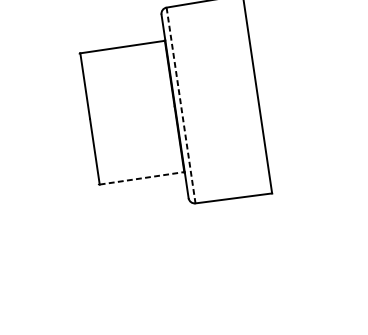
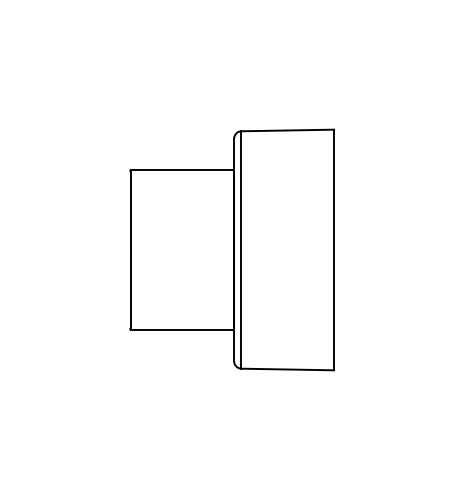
line: (181, 105) -> (241, 249), dashed -> solid
line: (142, 178) -> (182, 329), dashed -> solid

